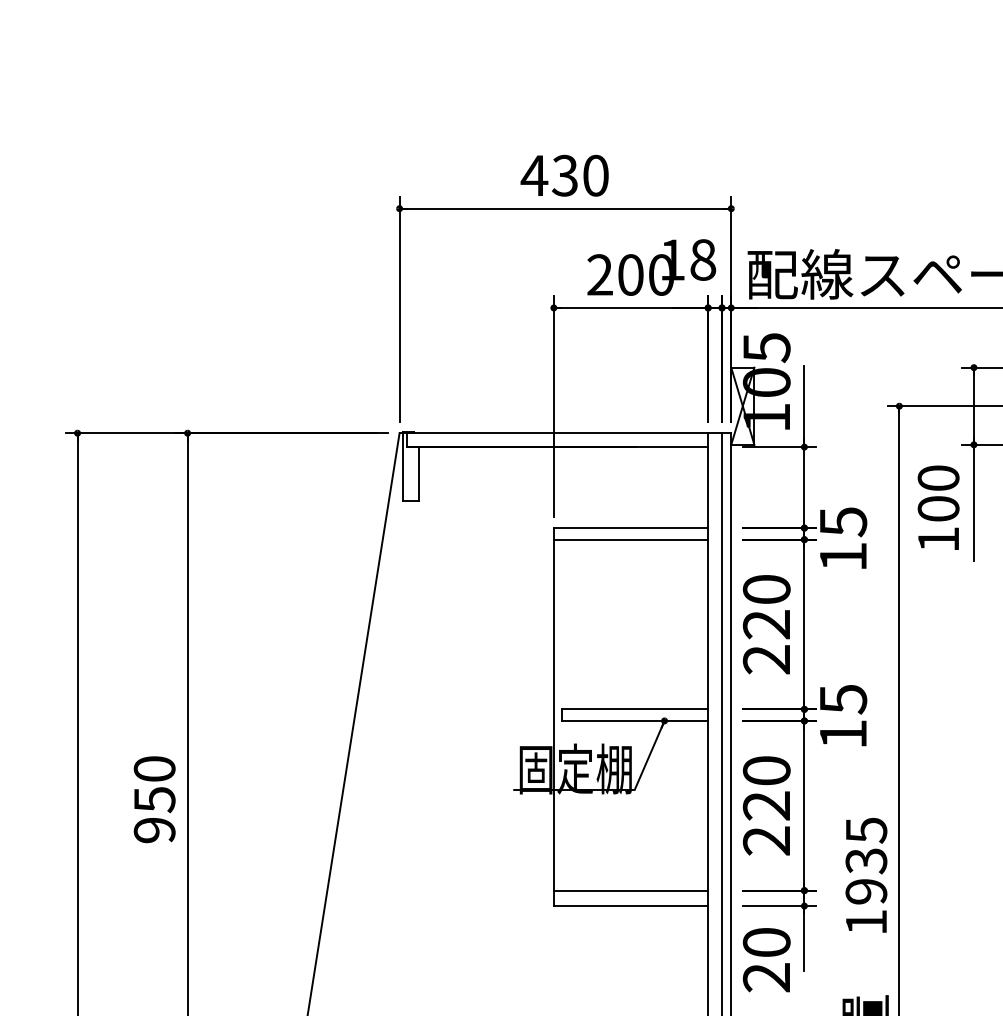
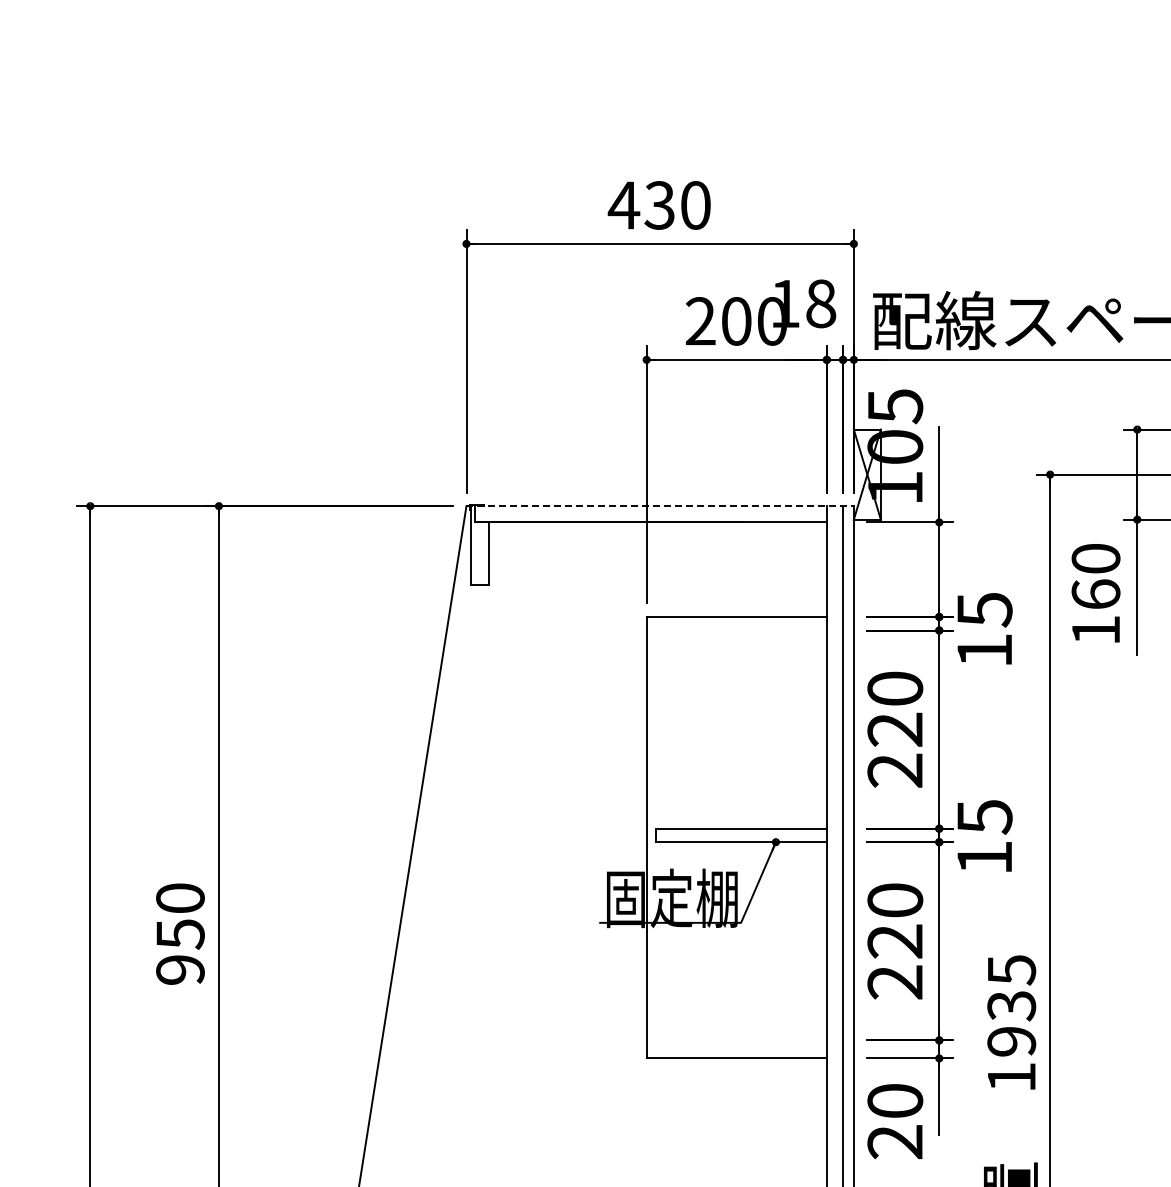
line: (565, 433) -> (660, 506), solid -> dashed
text: (938, 508) -> (1095, 594), 100 -> 160
line: (630, 539) -> (736, 630), removed
line: (630, 890) -> (736, 1040), removed

